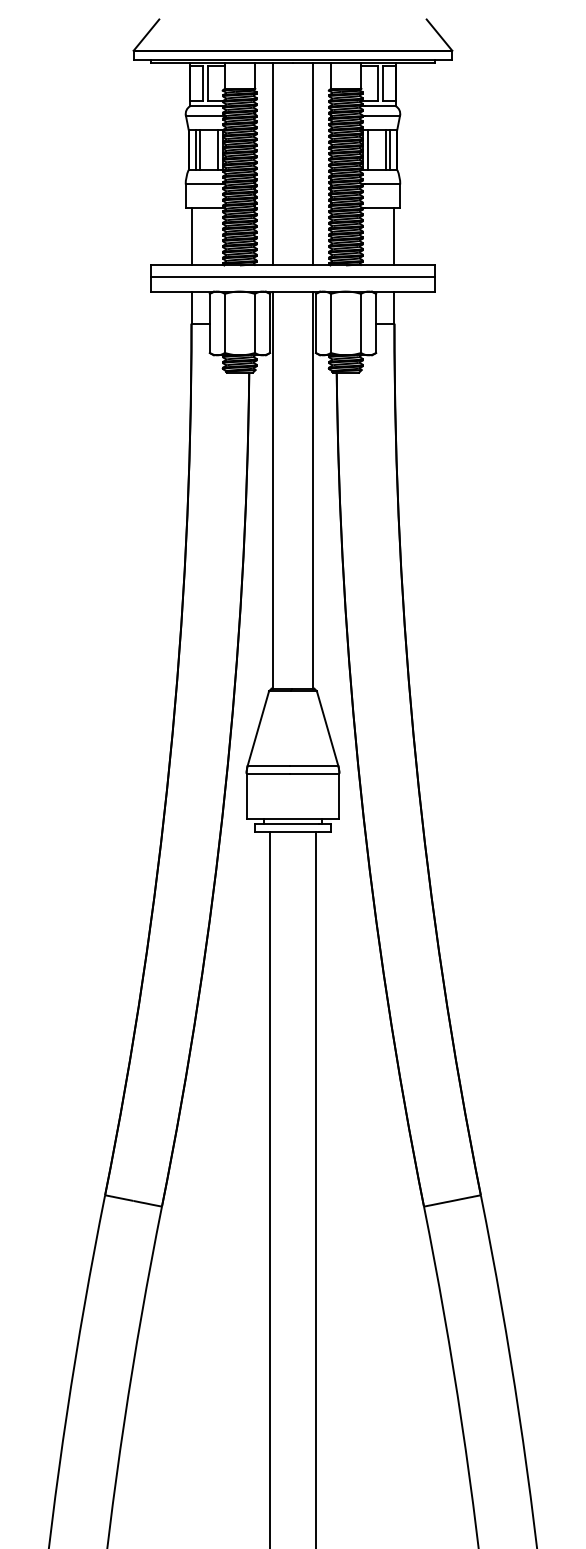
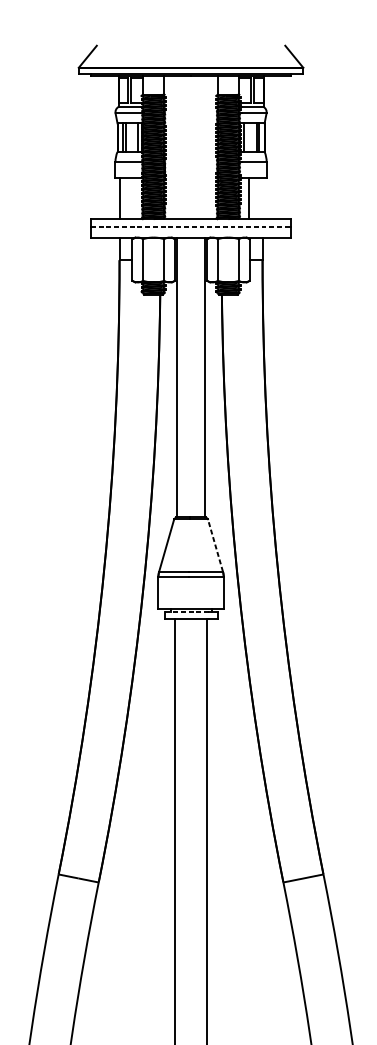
line: (272, 163) -> (176, 147), removed
line: (313, 163) -> (205, 147), removed
line: (394, 236) -> (249, 198), moved
line: (293, 277) -> (191, 227), solid -> dashed
line: (327, 728) -> (215, 545), solid -> dashed
line: (286, 823) -> (186, 612), solid -> dashed

